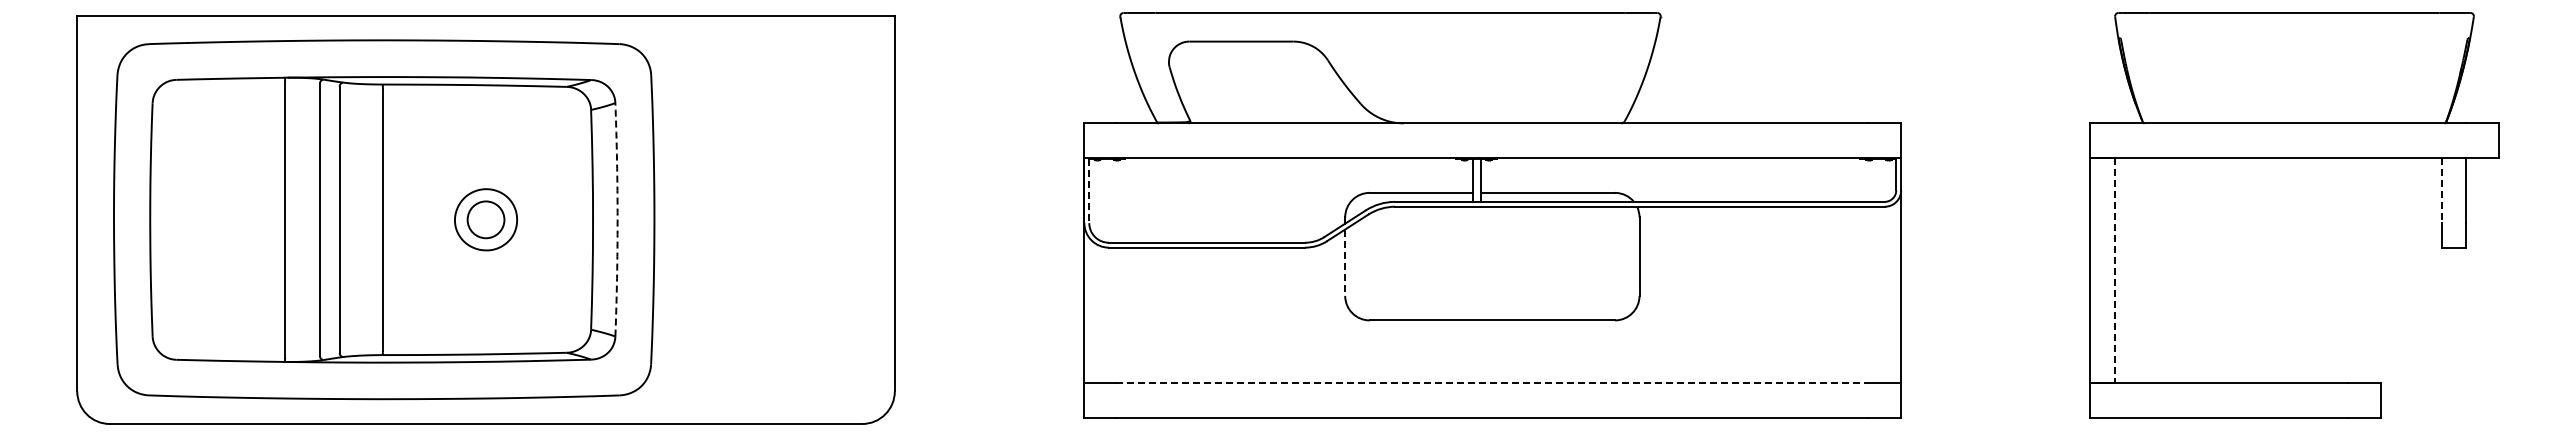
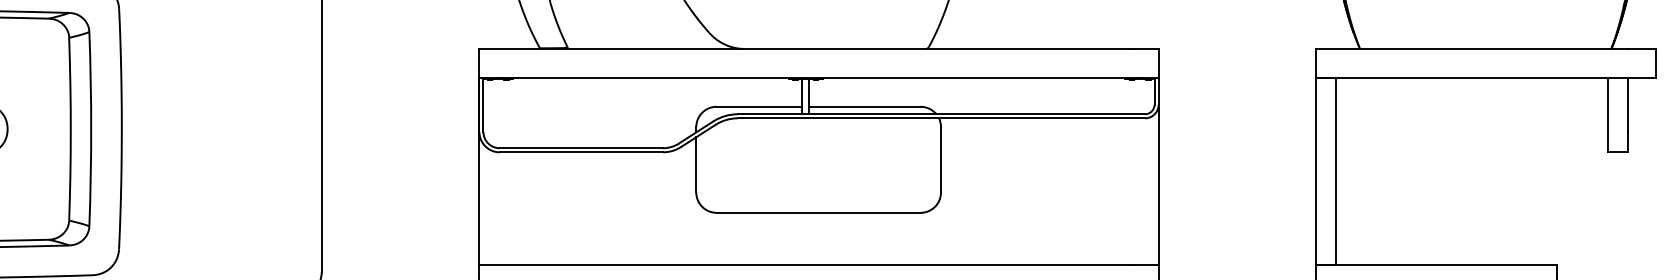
line: (2441, 190) -> (1607, 104), dashed -> solid
line: (1089, 191) -> (483, 105), dashed -> solid
arc: (617, 219) -> (91, 128), dashed -> solid
line: (1345, 263) -> (696, 165), dashed -> solid
line: (2114, 270) -> (1336, 171), dashed -> solid
line: (1492, 383) -> (818, 265), dashed -> solid

